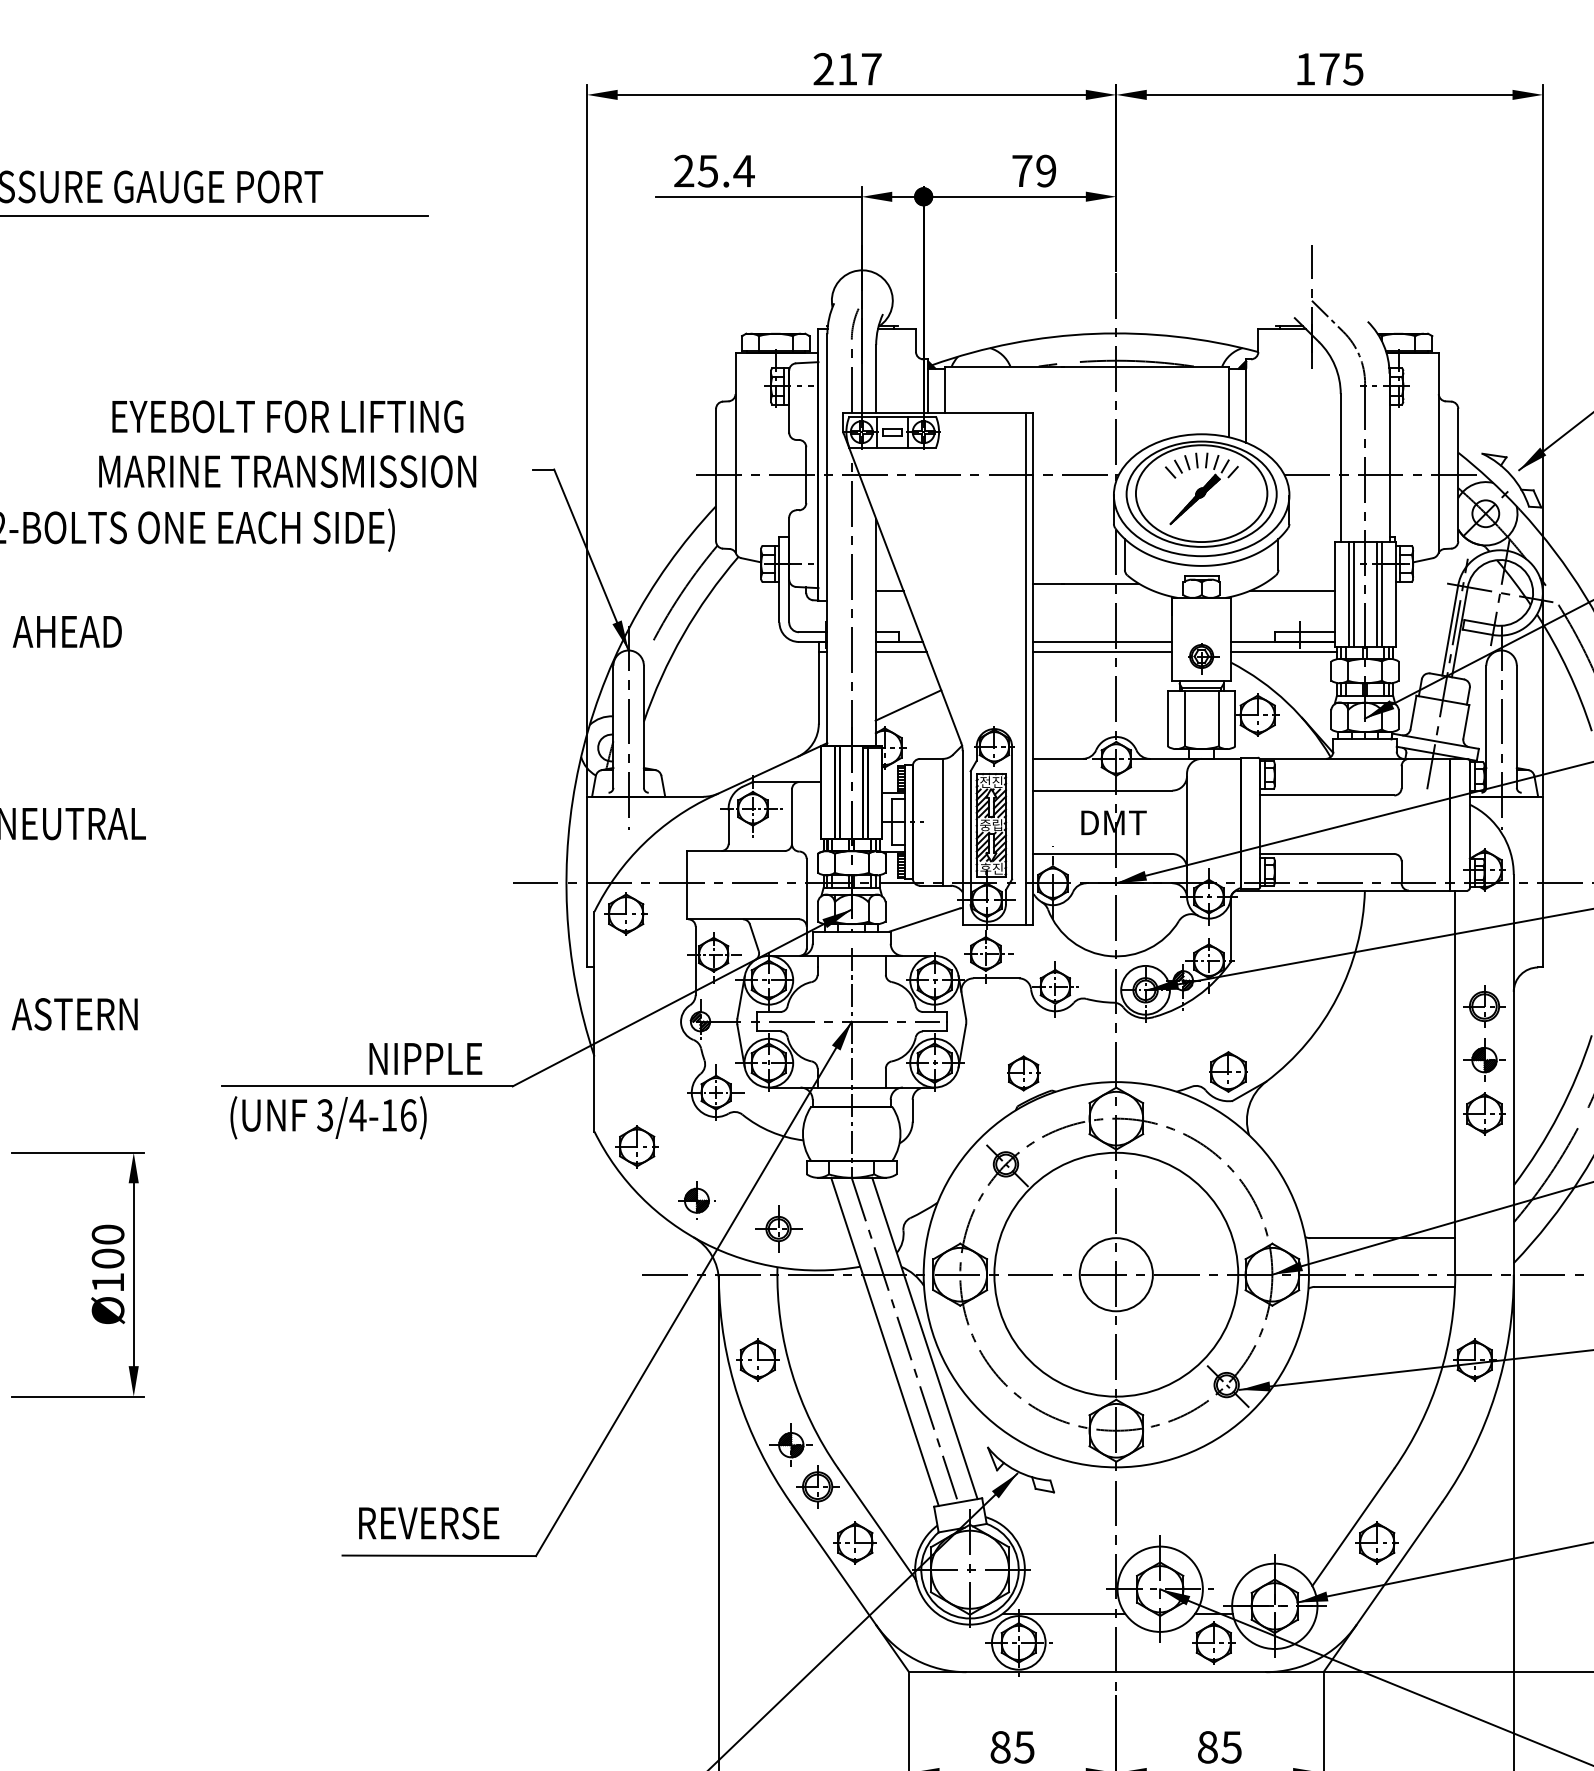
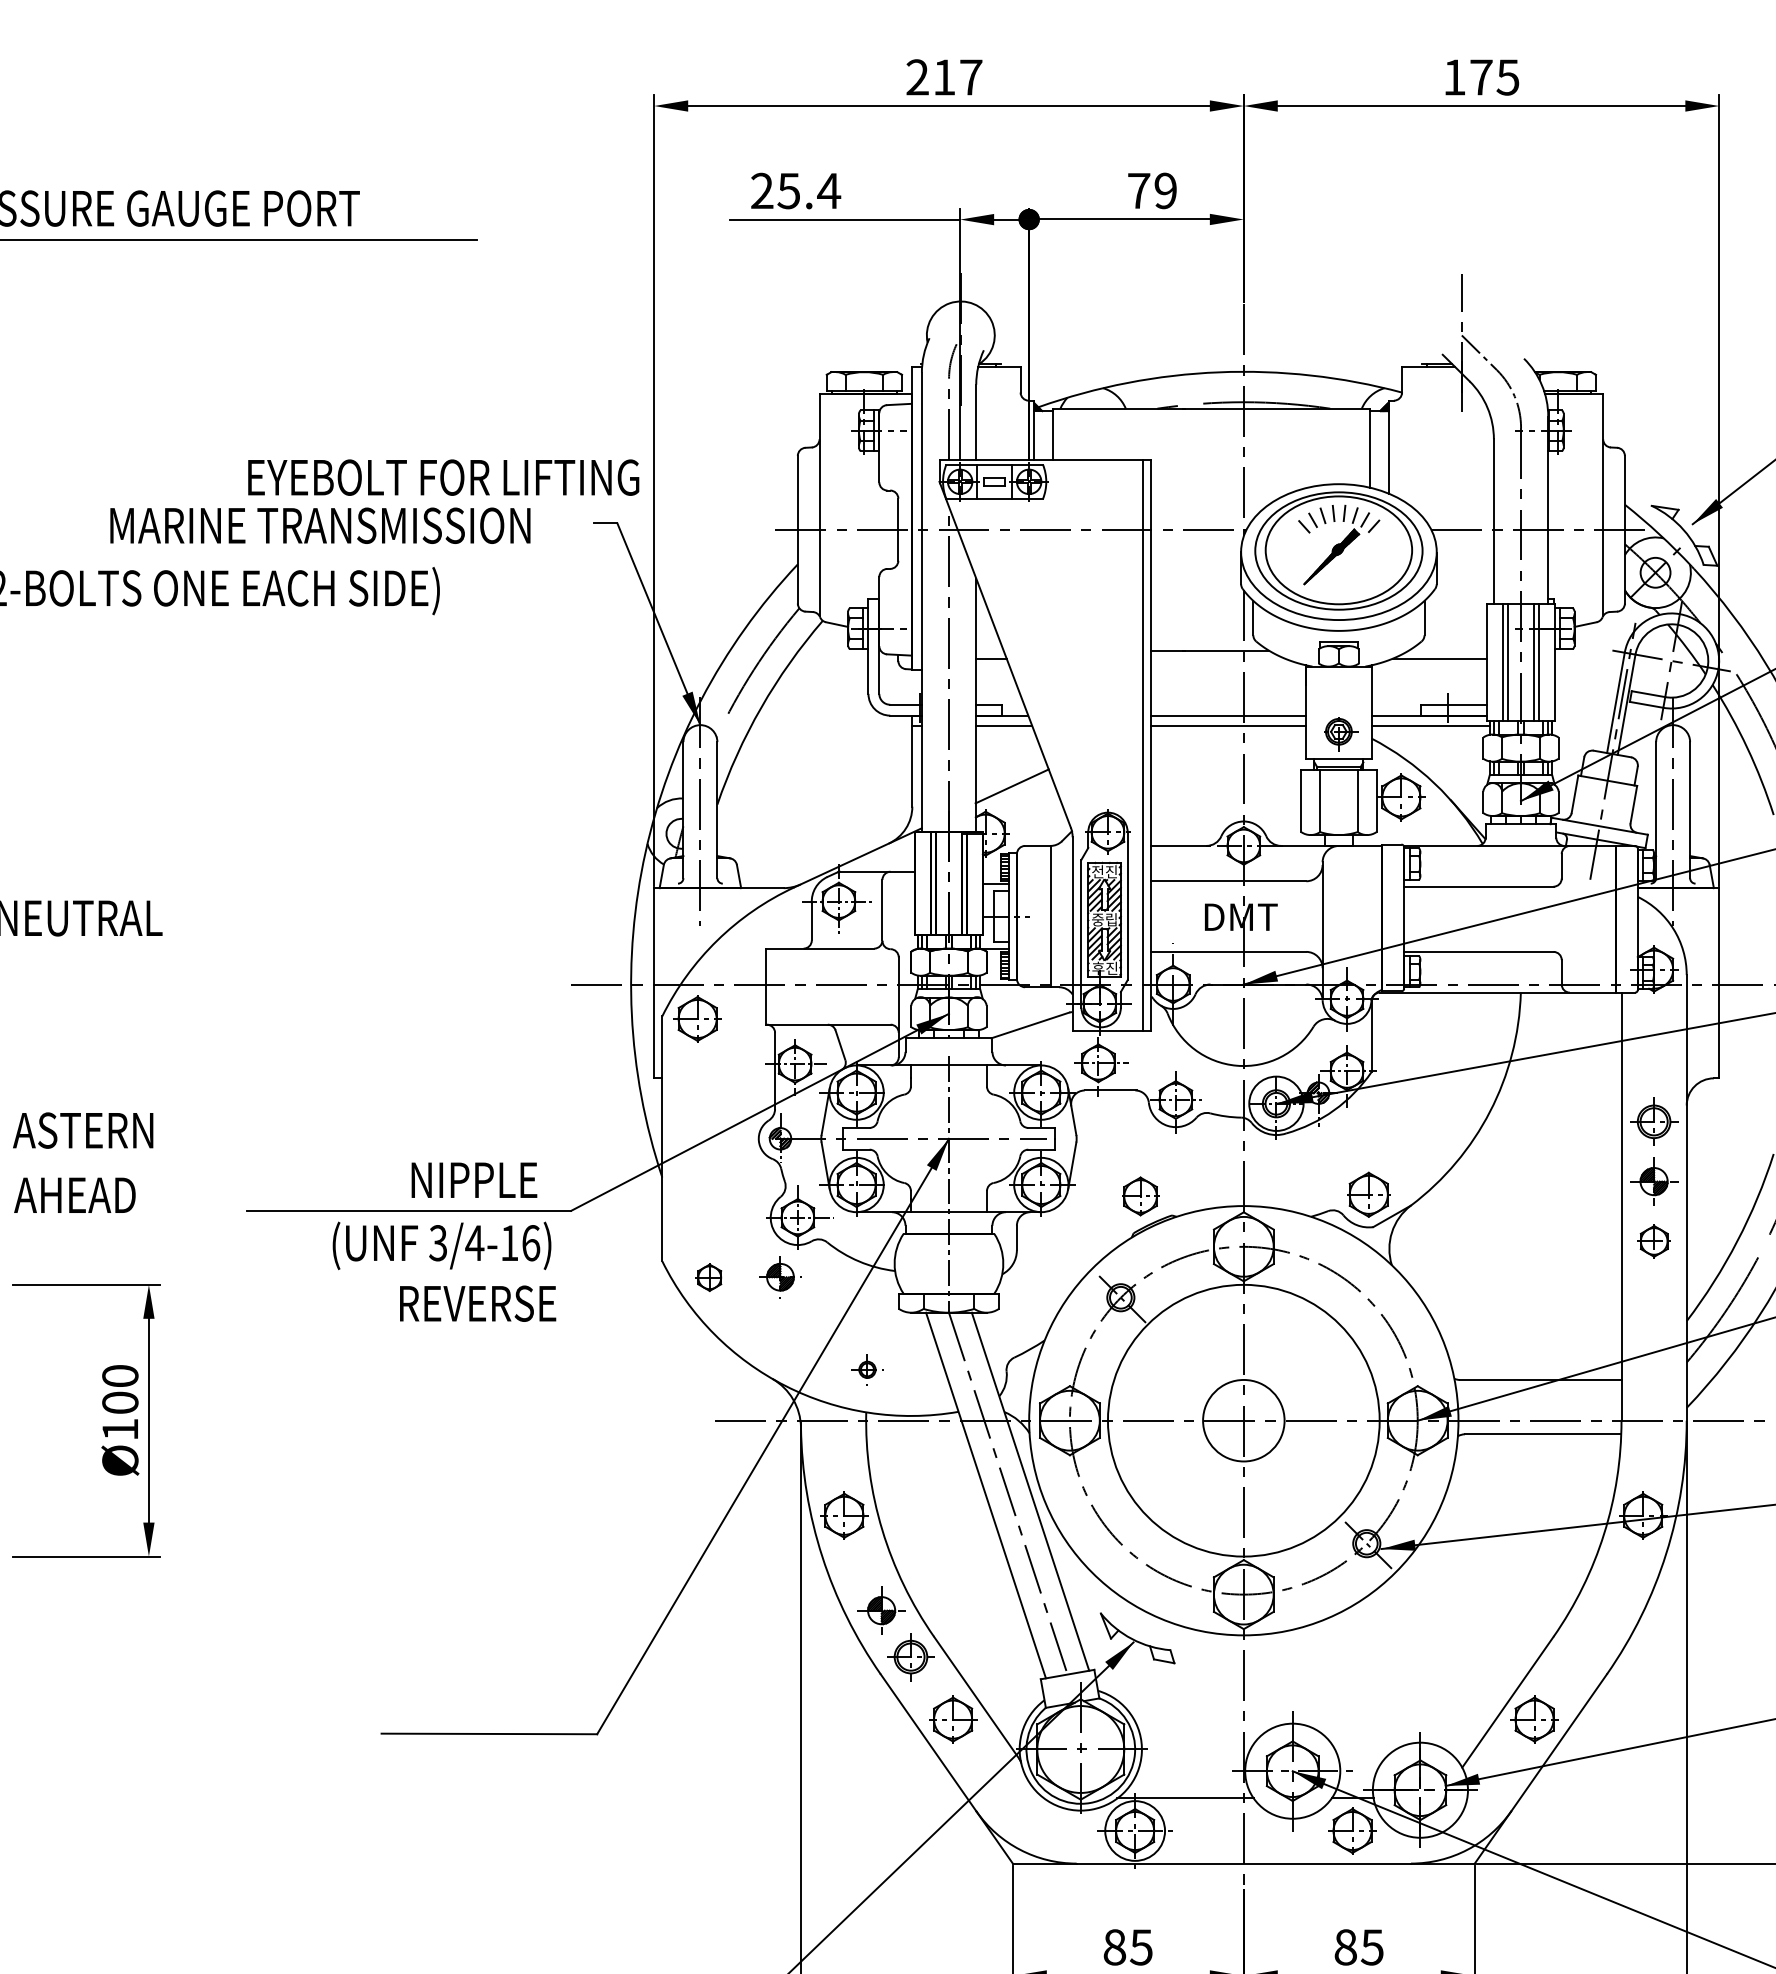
text: (287, 416) -> (443, 477), moved
text: (66, 631) -> (74, 1194), moved
part: (1484, 1113) -> (1654, 1241), size x0.7
text: (328, 1117) -> (441, 1245), moved
part: (636, 1146) -> (709, 1277), size x0.6
part: (696, 1200) -> (780, 1277), moved
part: (778, 1228) -> (867, 1369), size x0.6
text: (429, 1523) -> (478, 1303), moved

